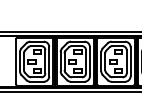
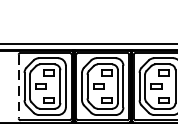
line: (15, 62) -> (18, 87), solid -> dashed

